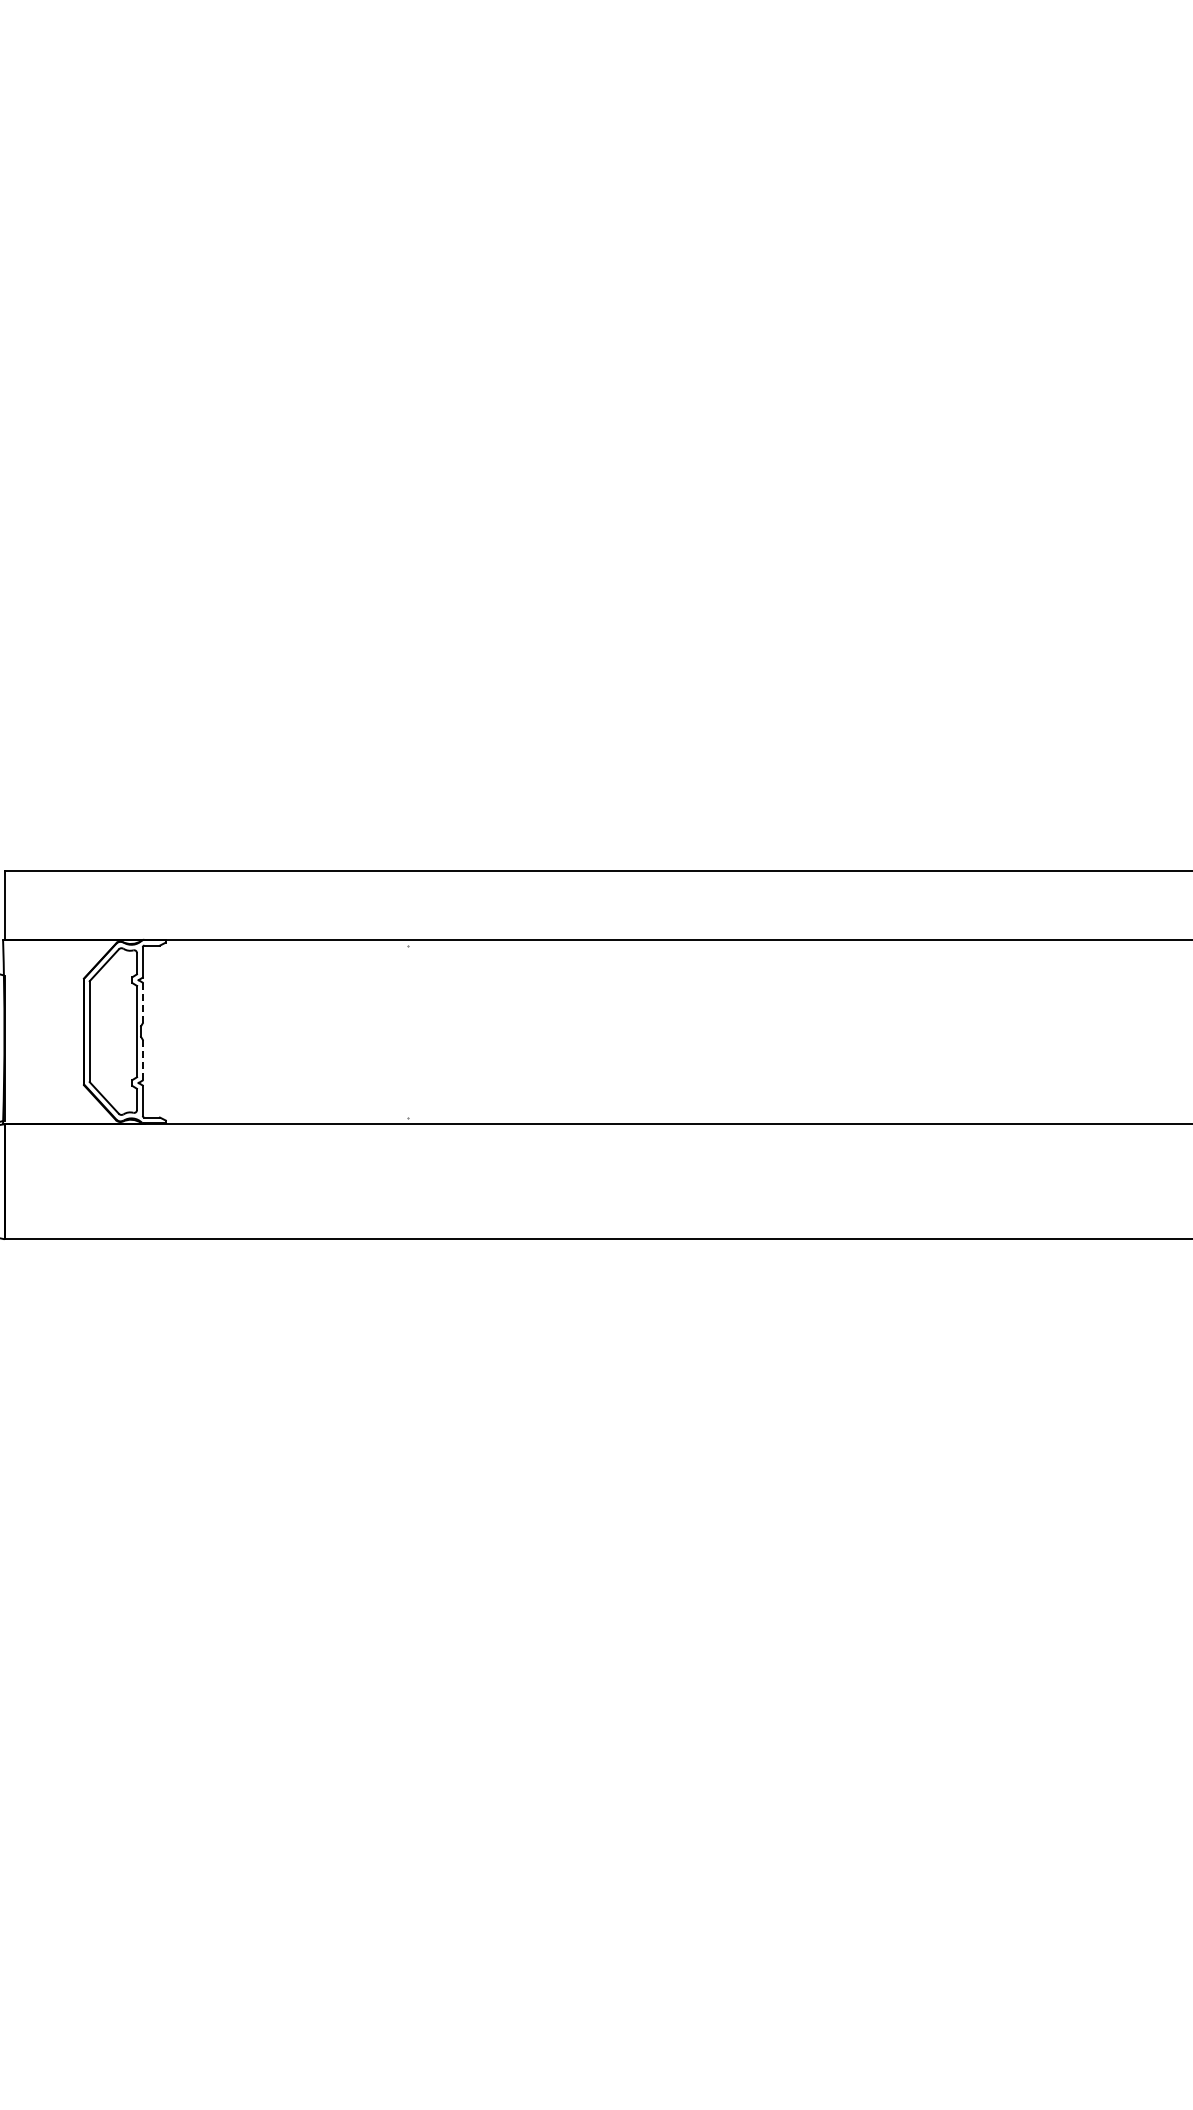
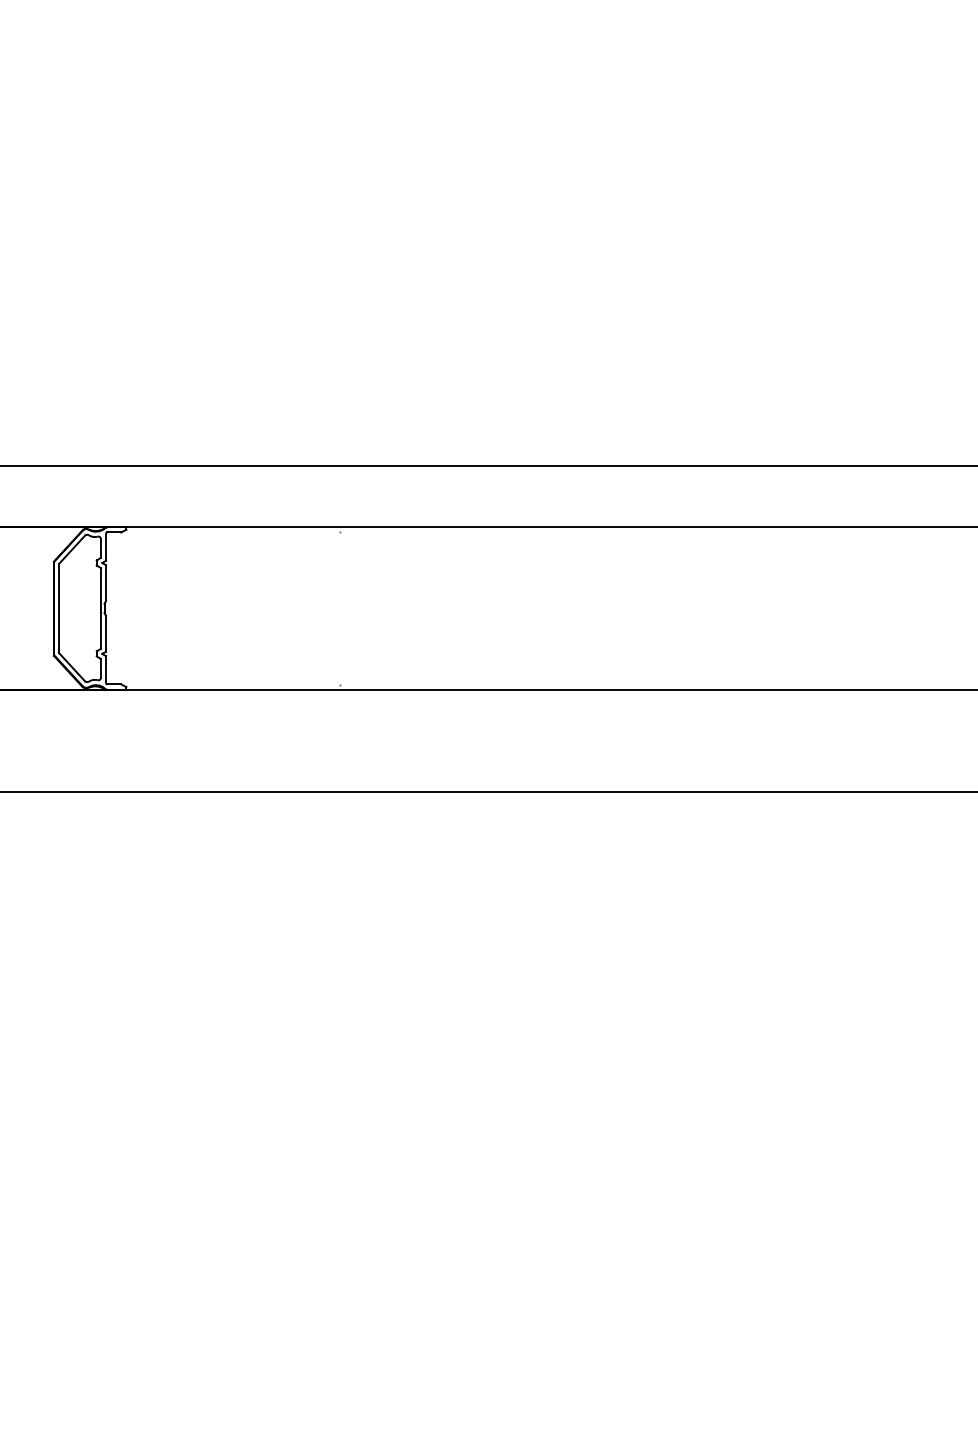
line: (142, 1002) -> (105, 582), dashed -> solid
line: (142, 1060) -> (105, 634), dashed -> solid

